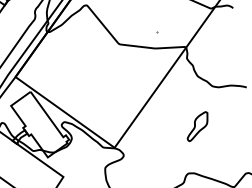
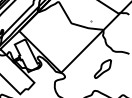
part: (196, 125) -> (102, 68), size x1.43

